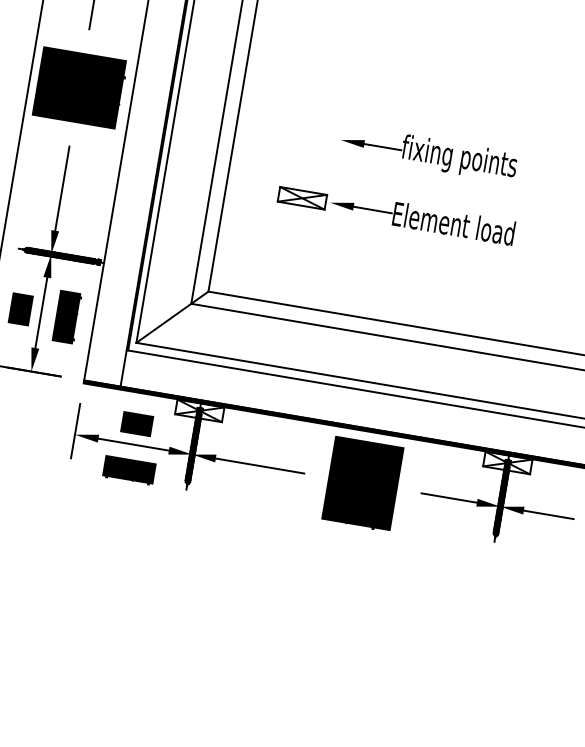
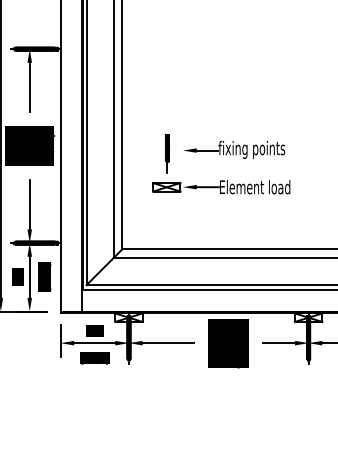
line: (313, 140) -> (167, 153), added

